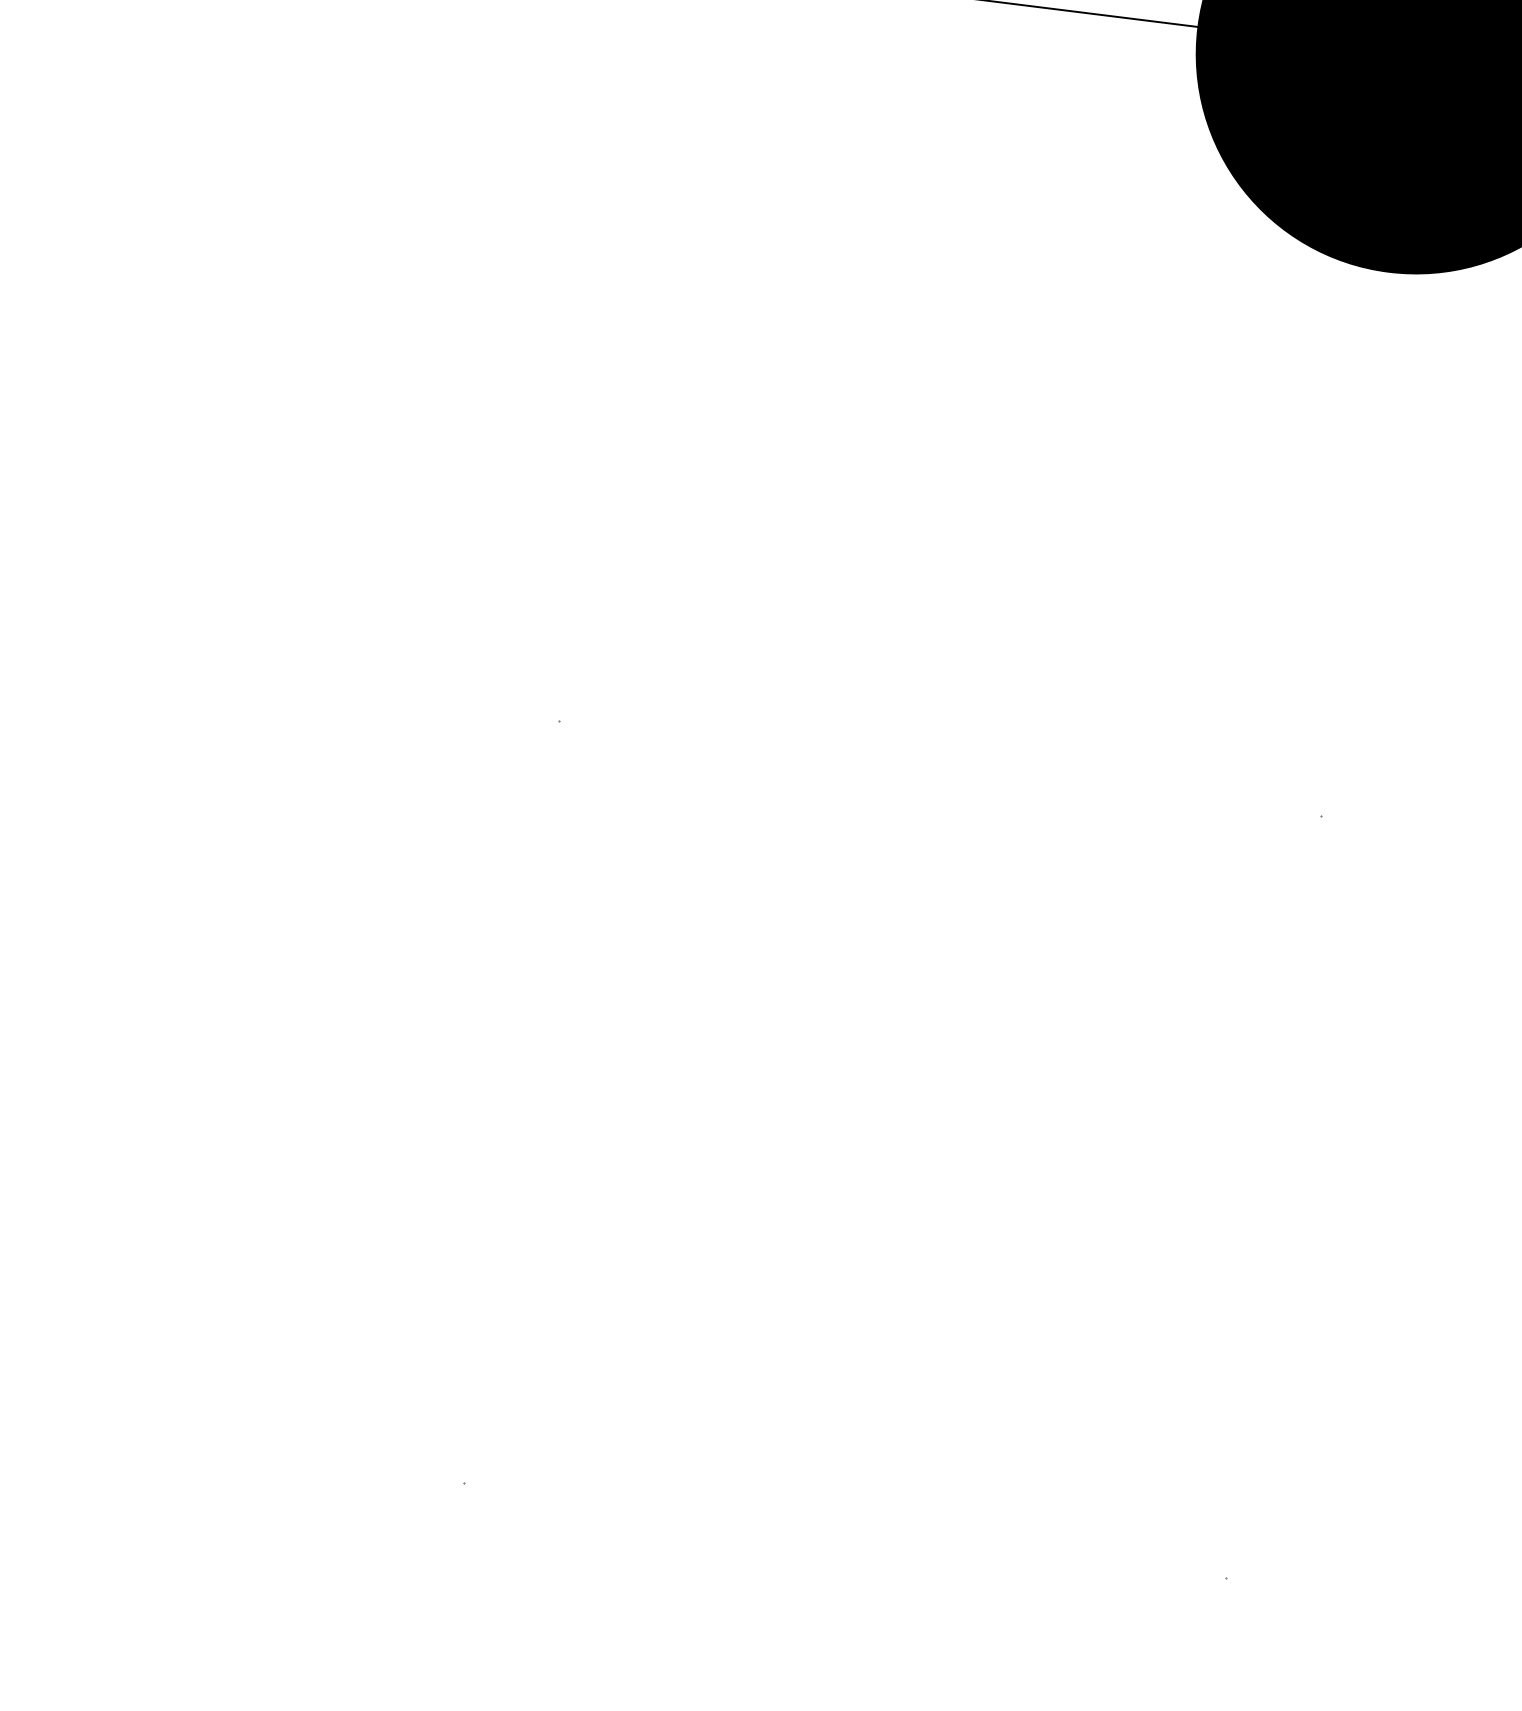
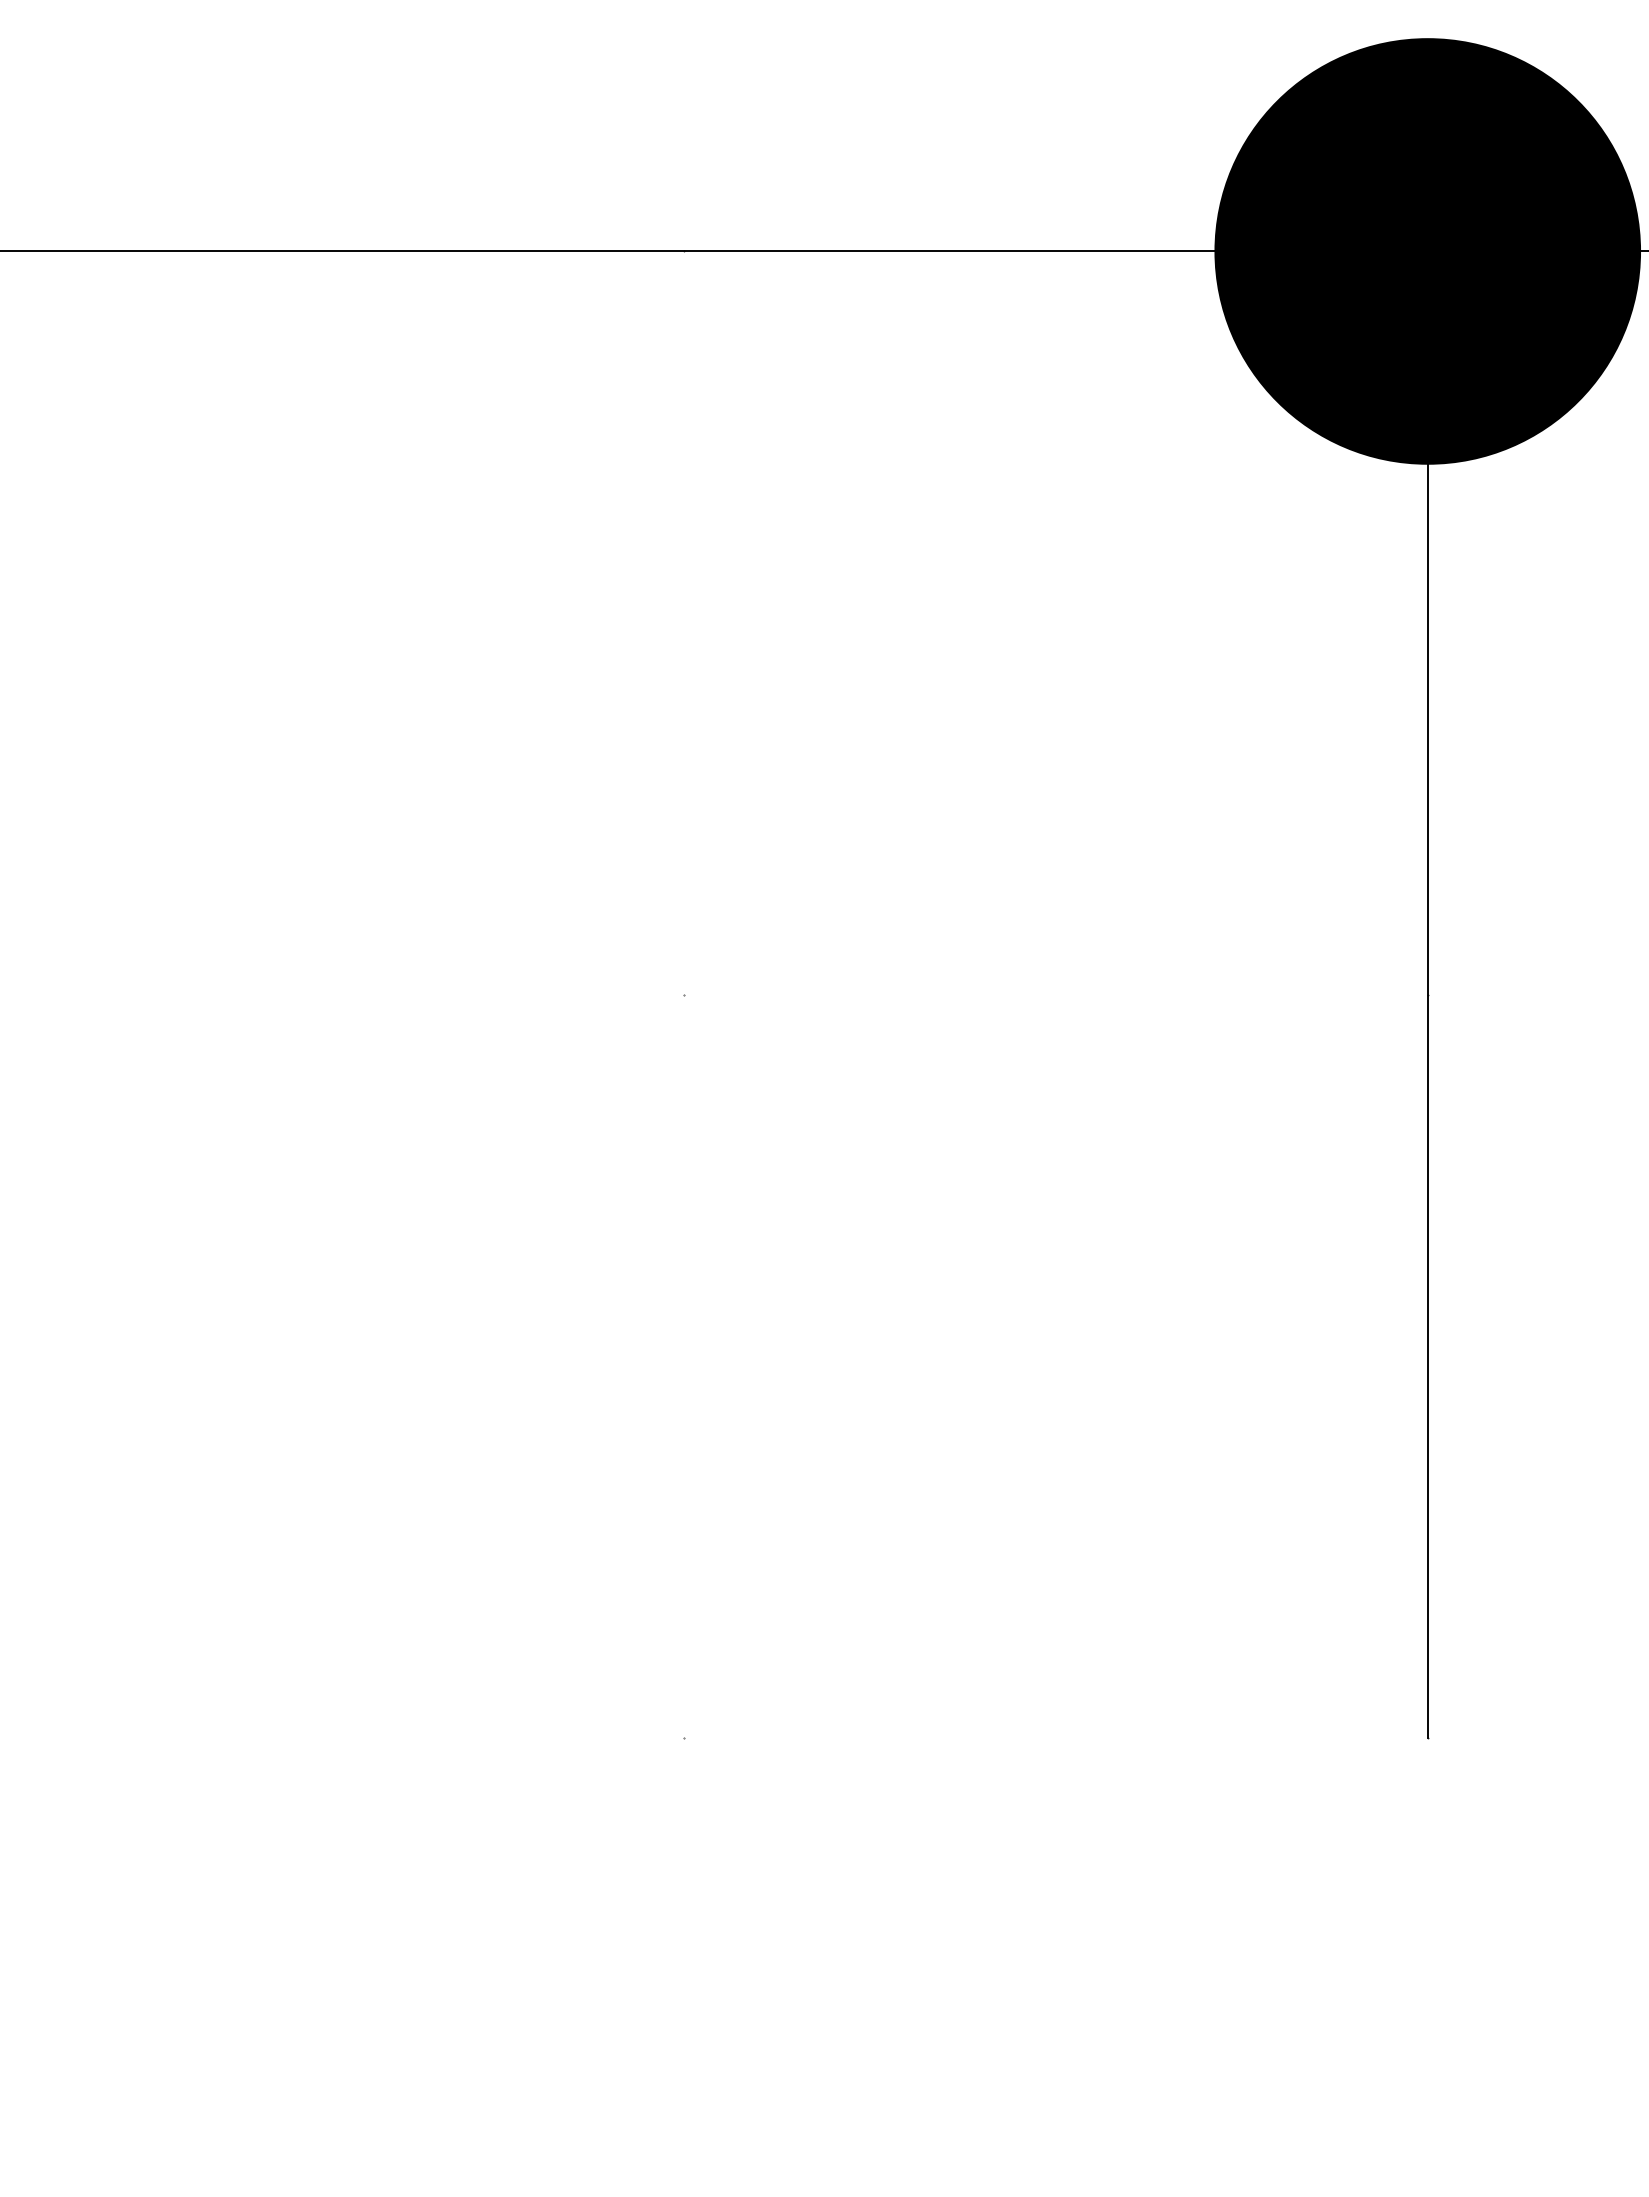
line: (1320, 815) -> (1427, 994), added

